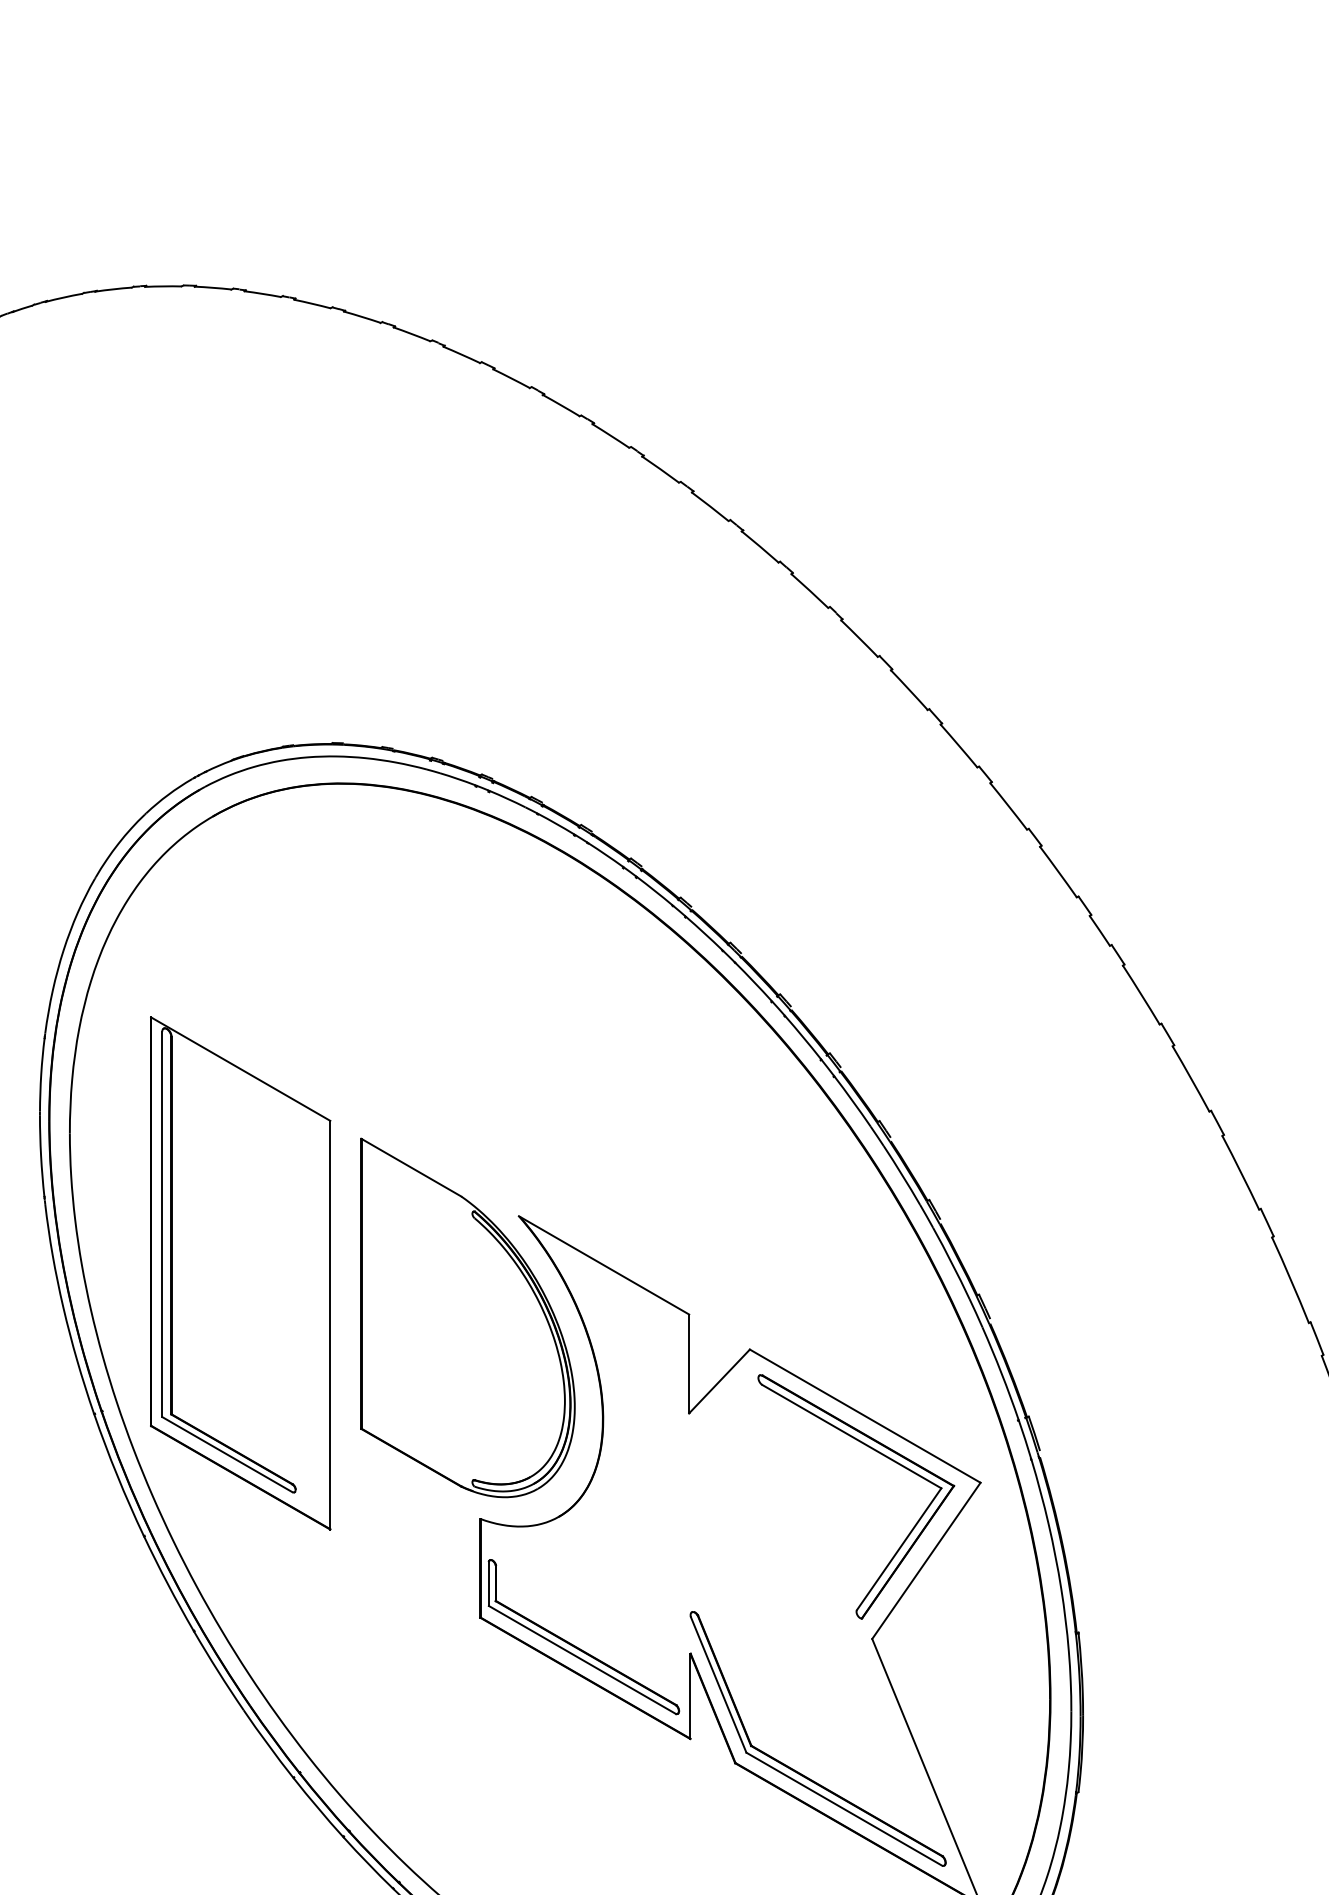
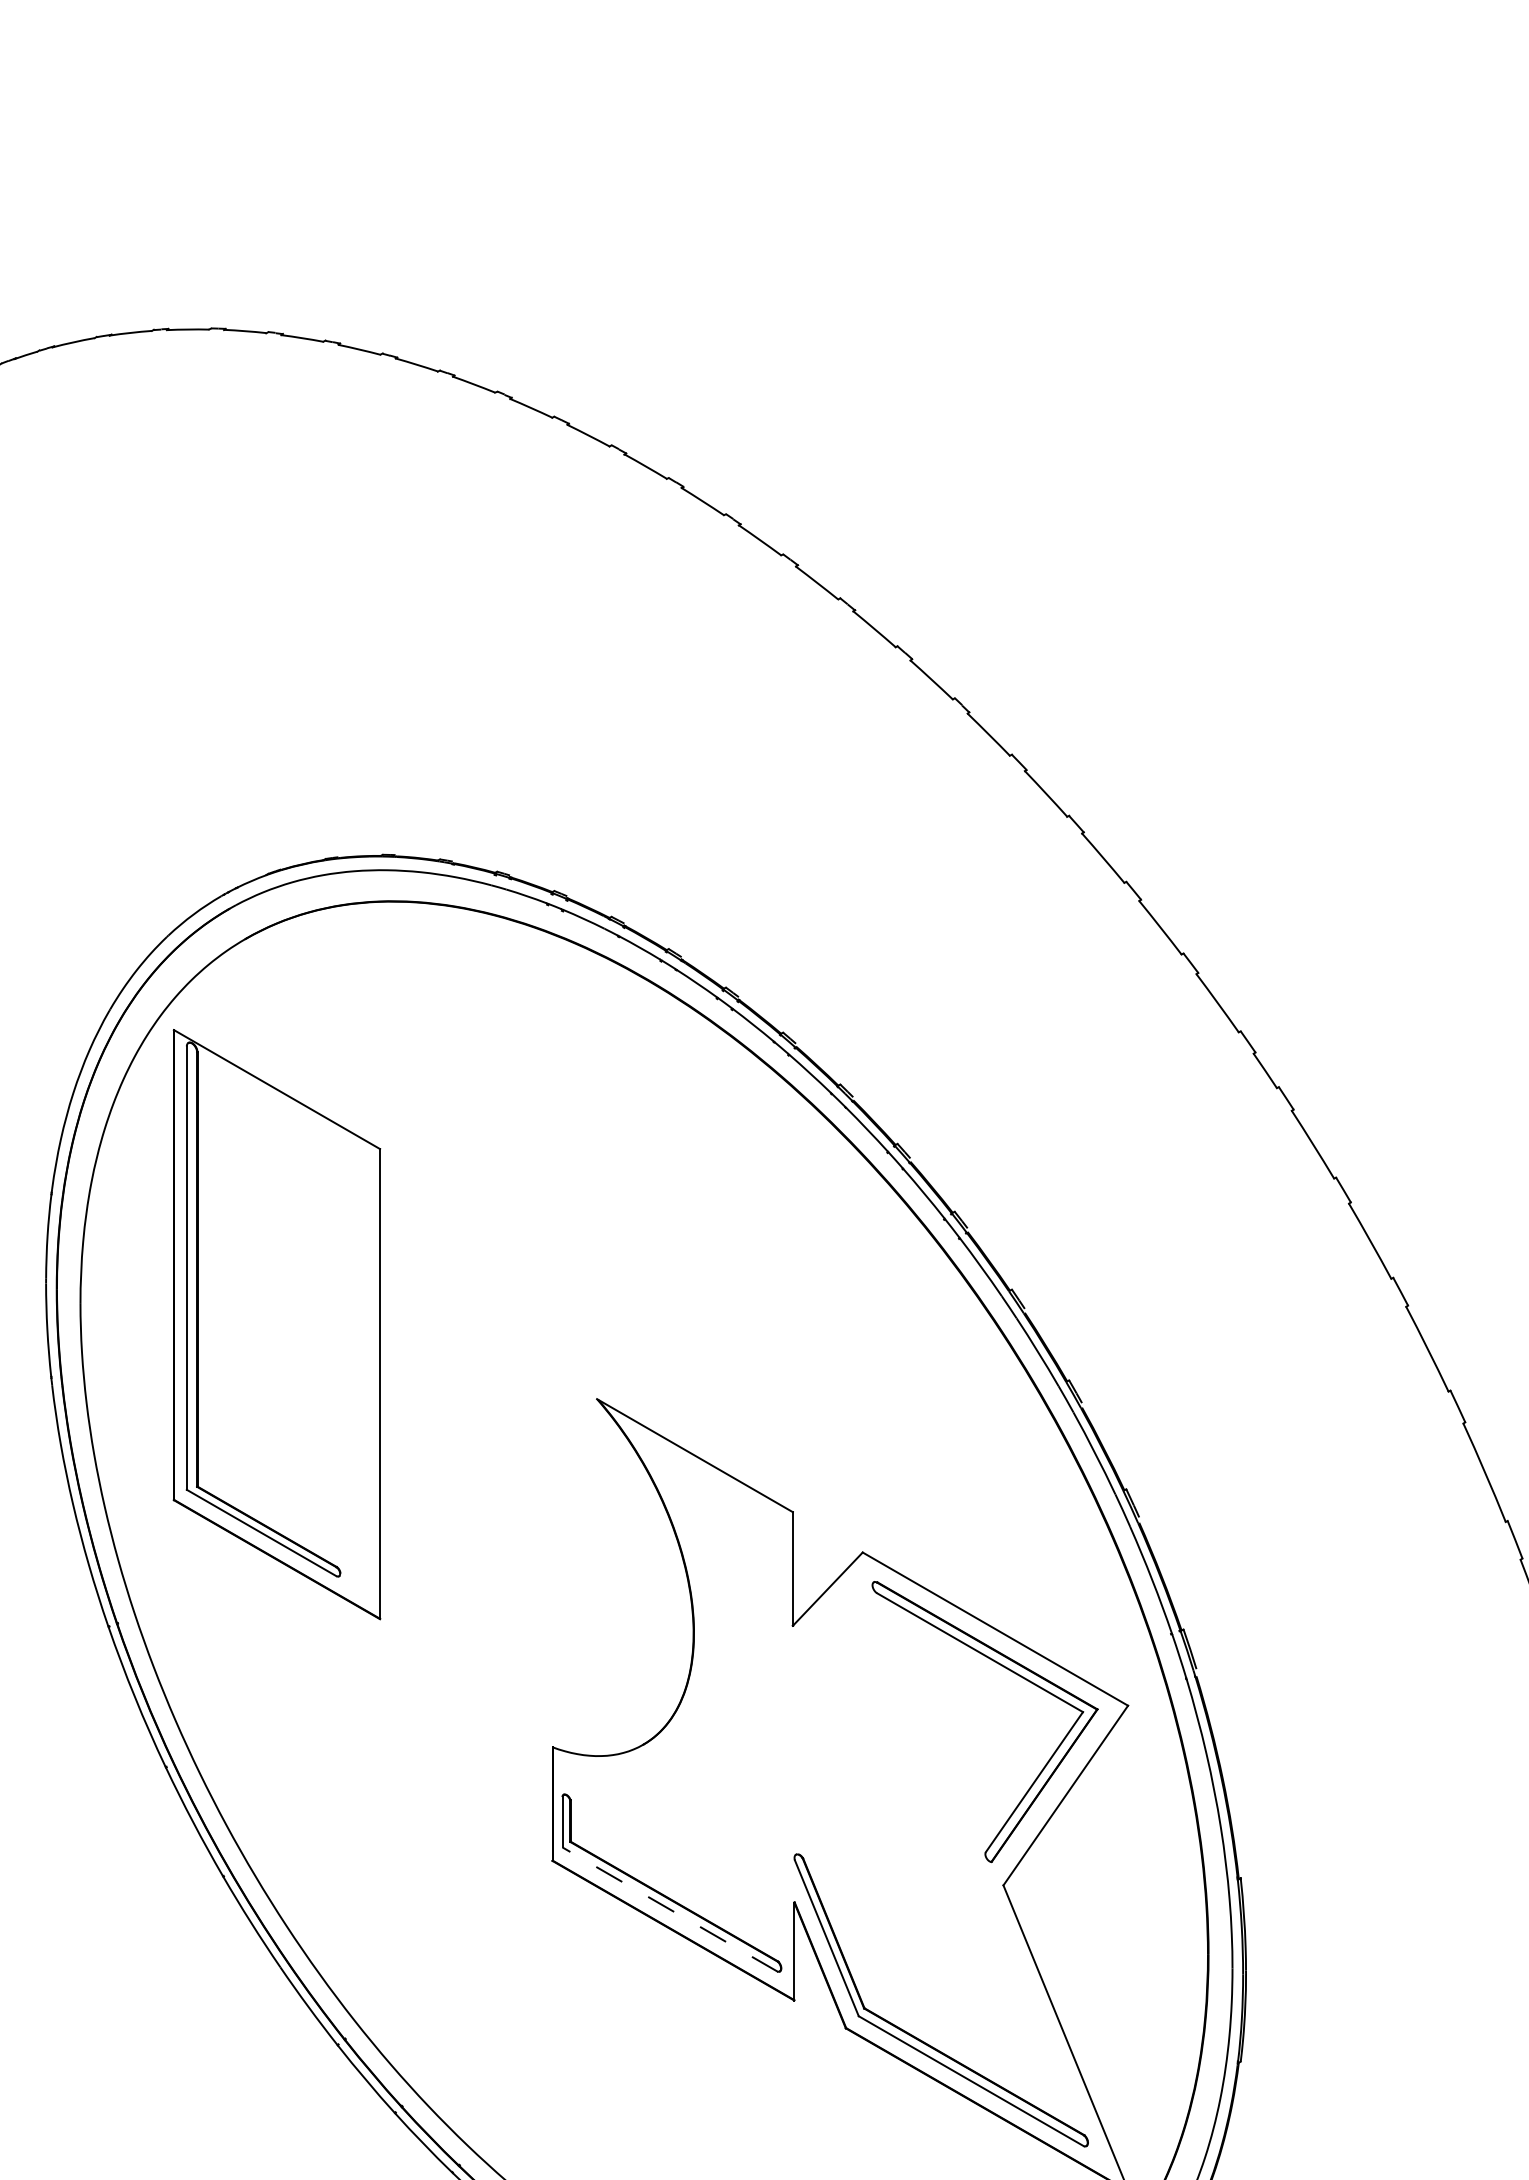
part: (240, 1273) -> (276, 1324), moved
part: (467, 1317) -> (537, 1515), removed
line: (582, 1659) -> (670, 1909), solid -> dashed

